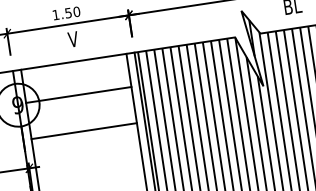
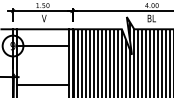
line: (83, 131) -> (42, 85), moved

